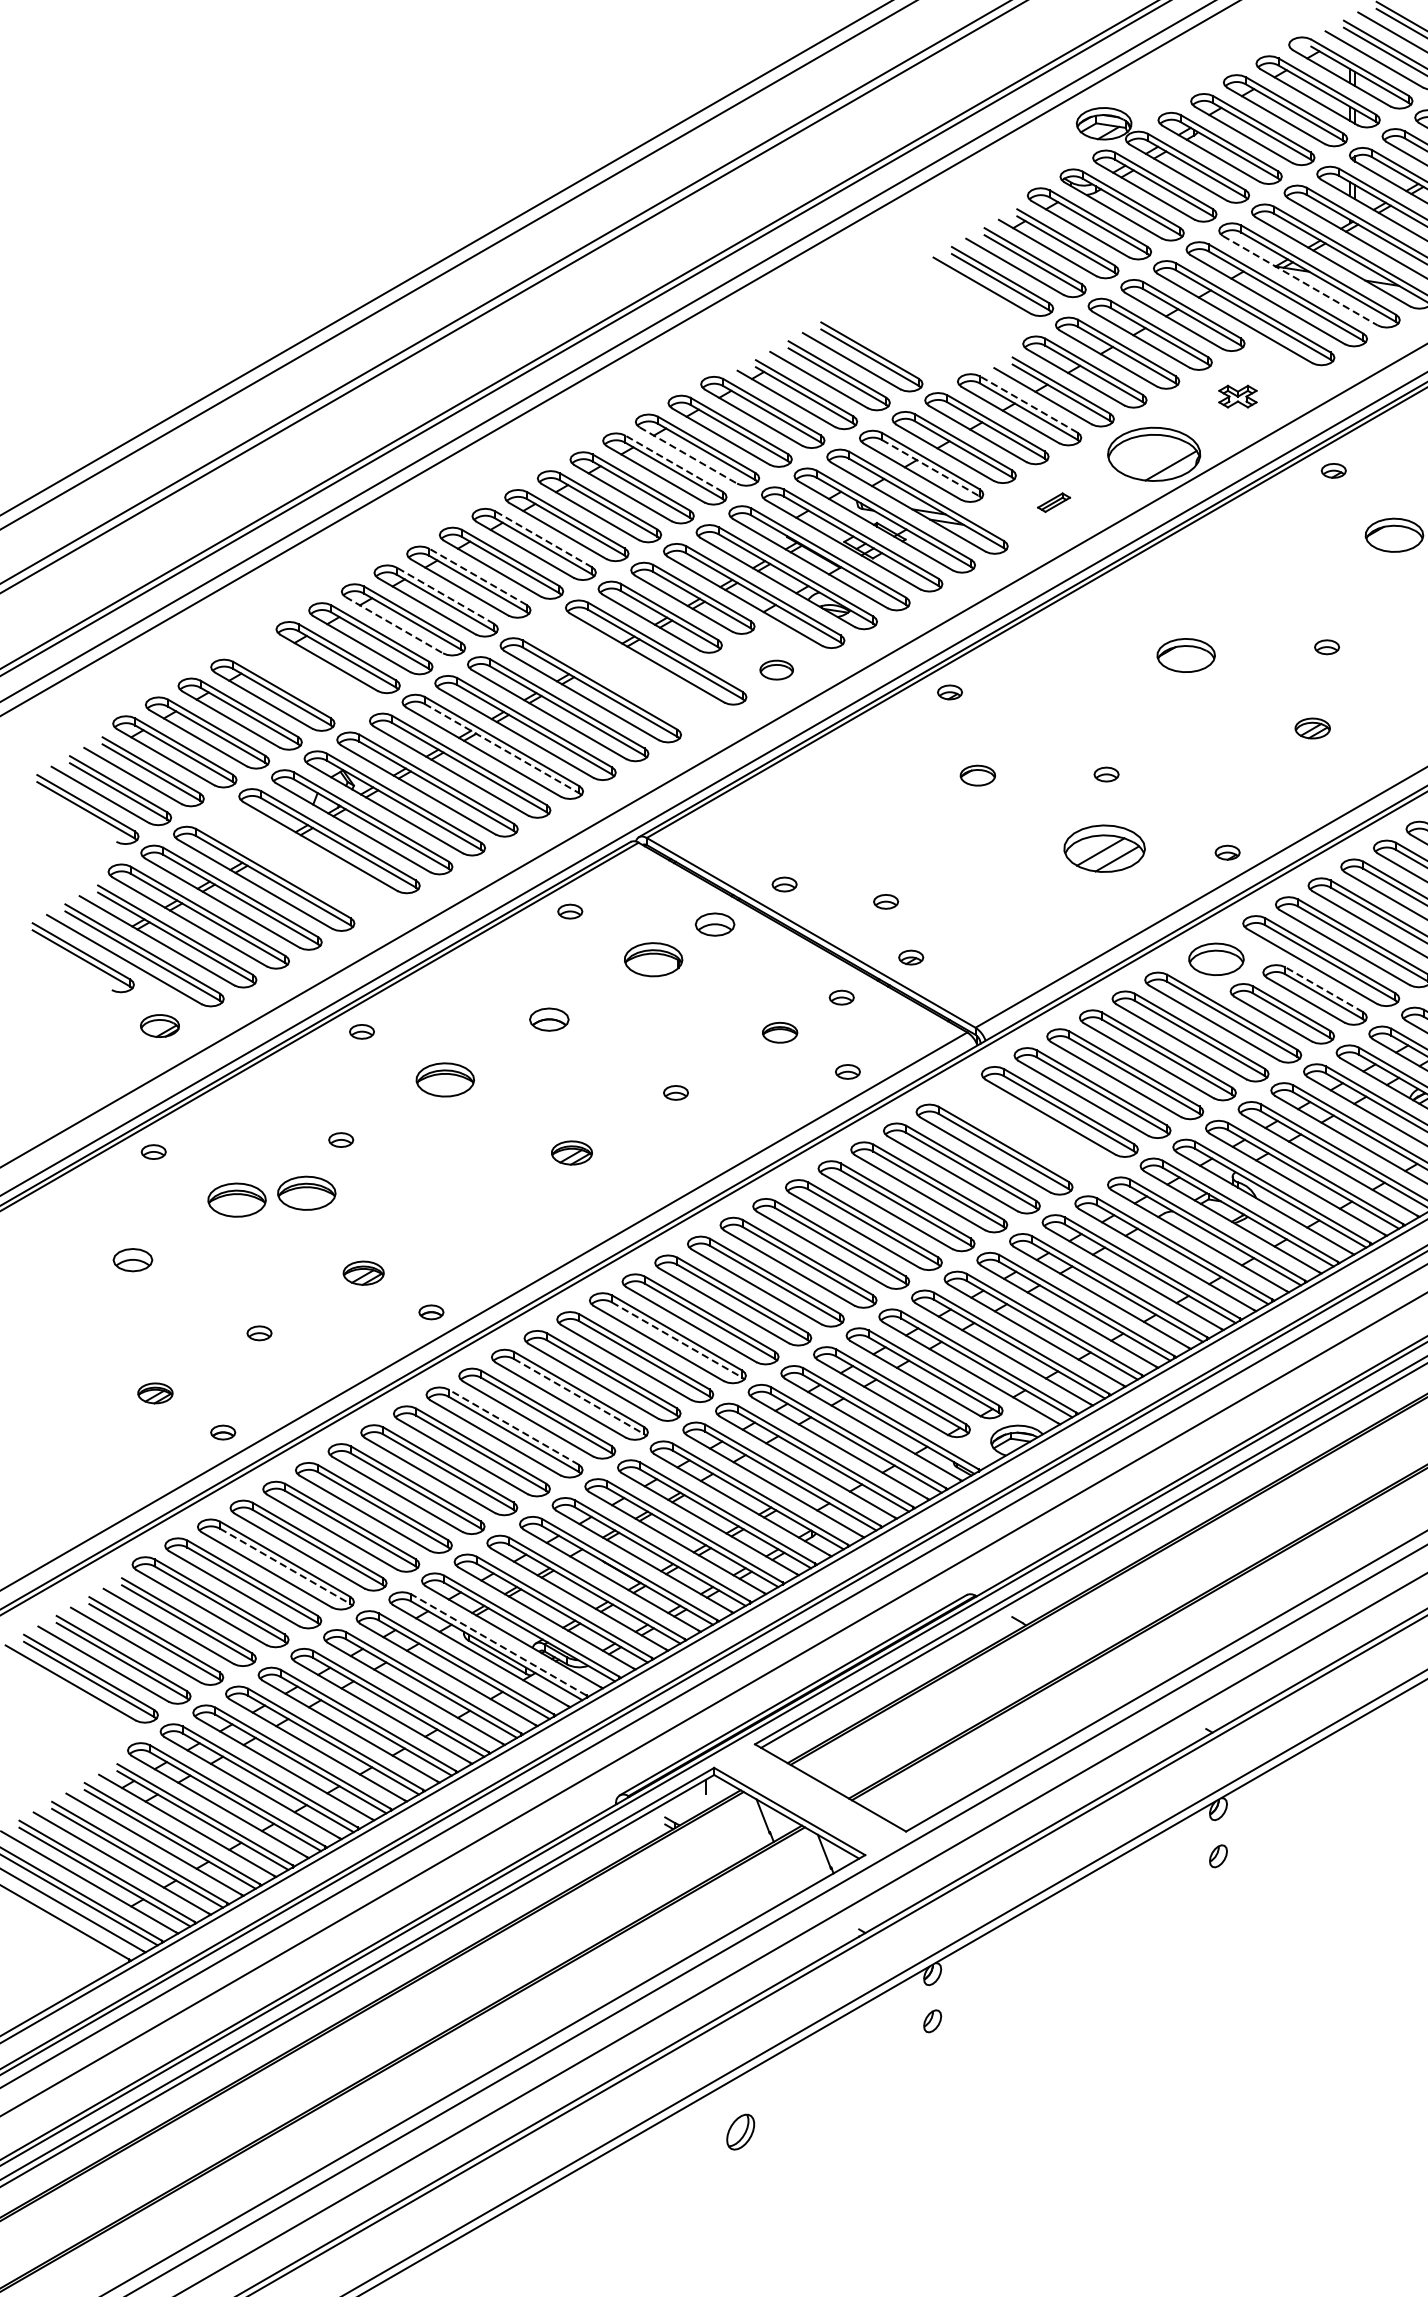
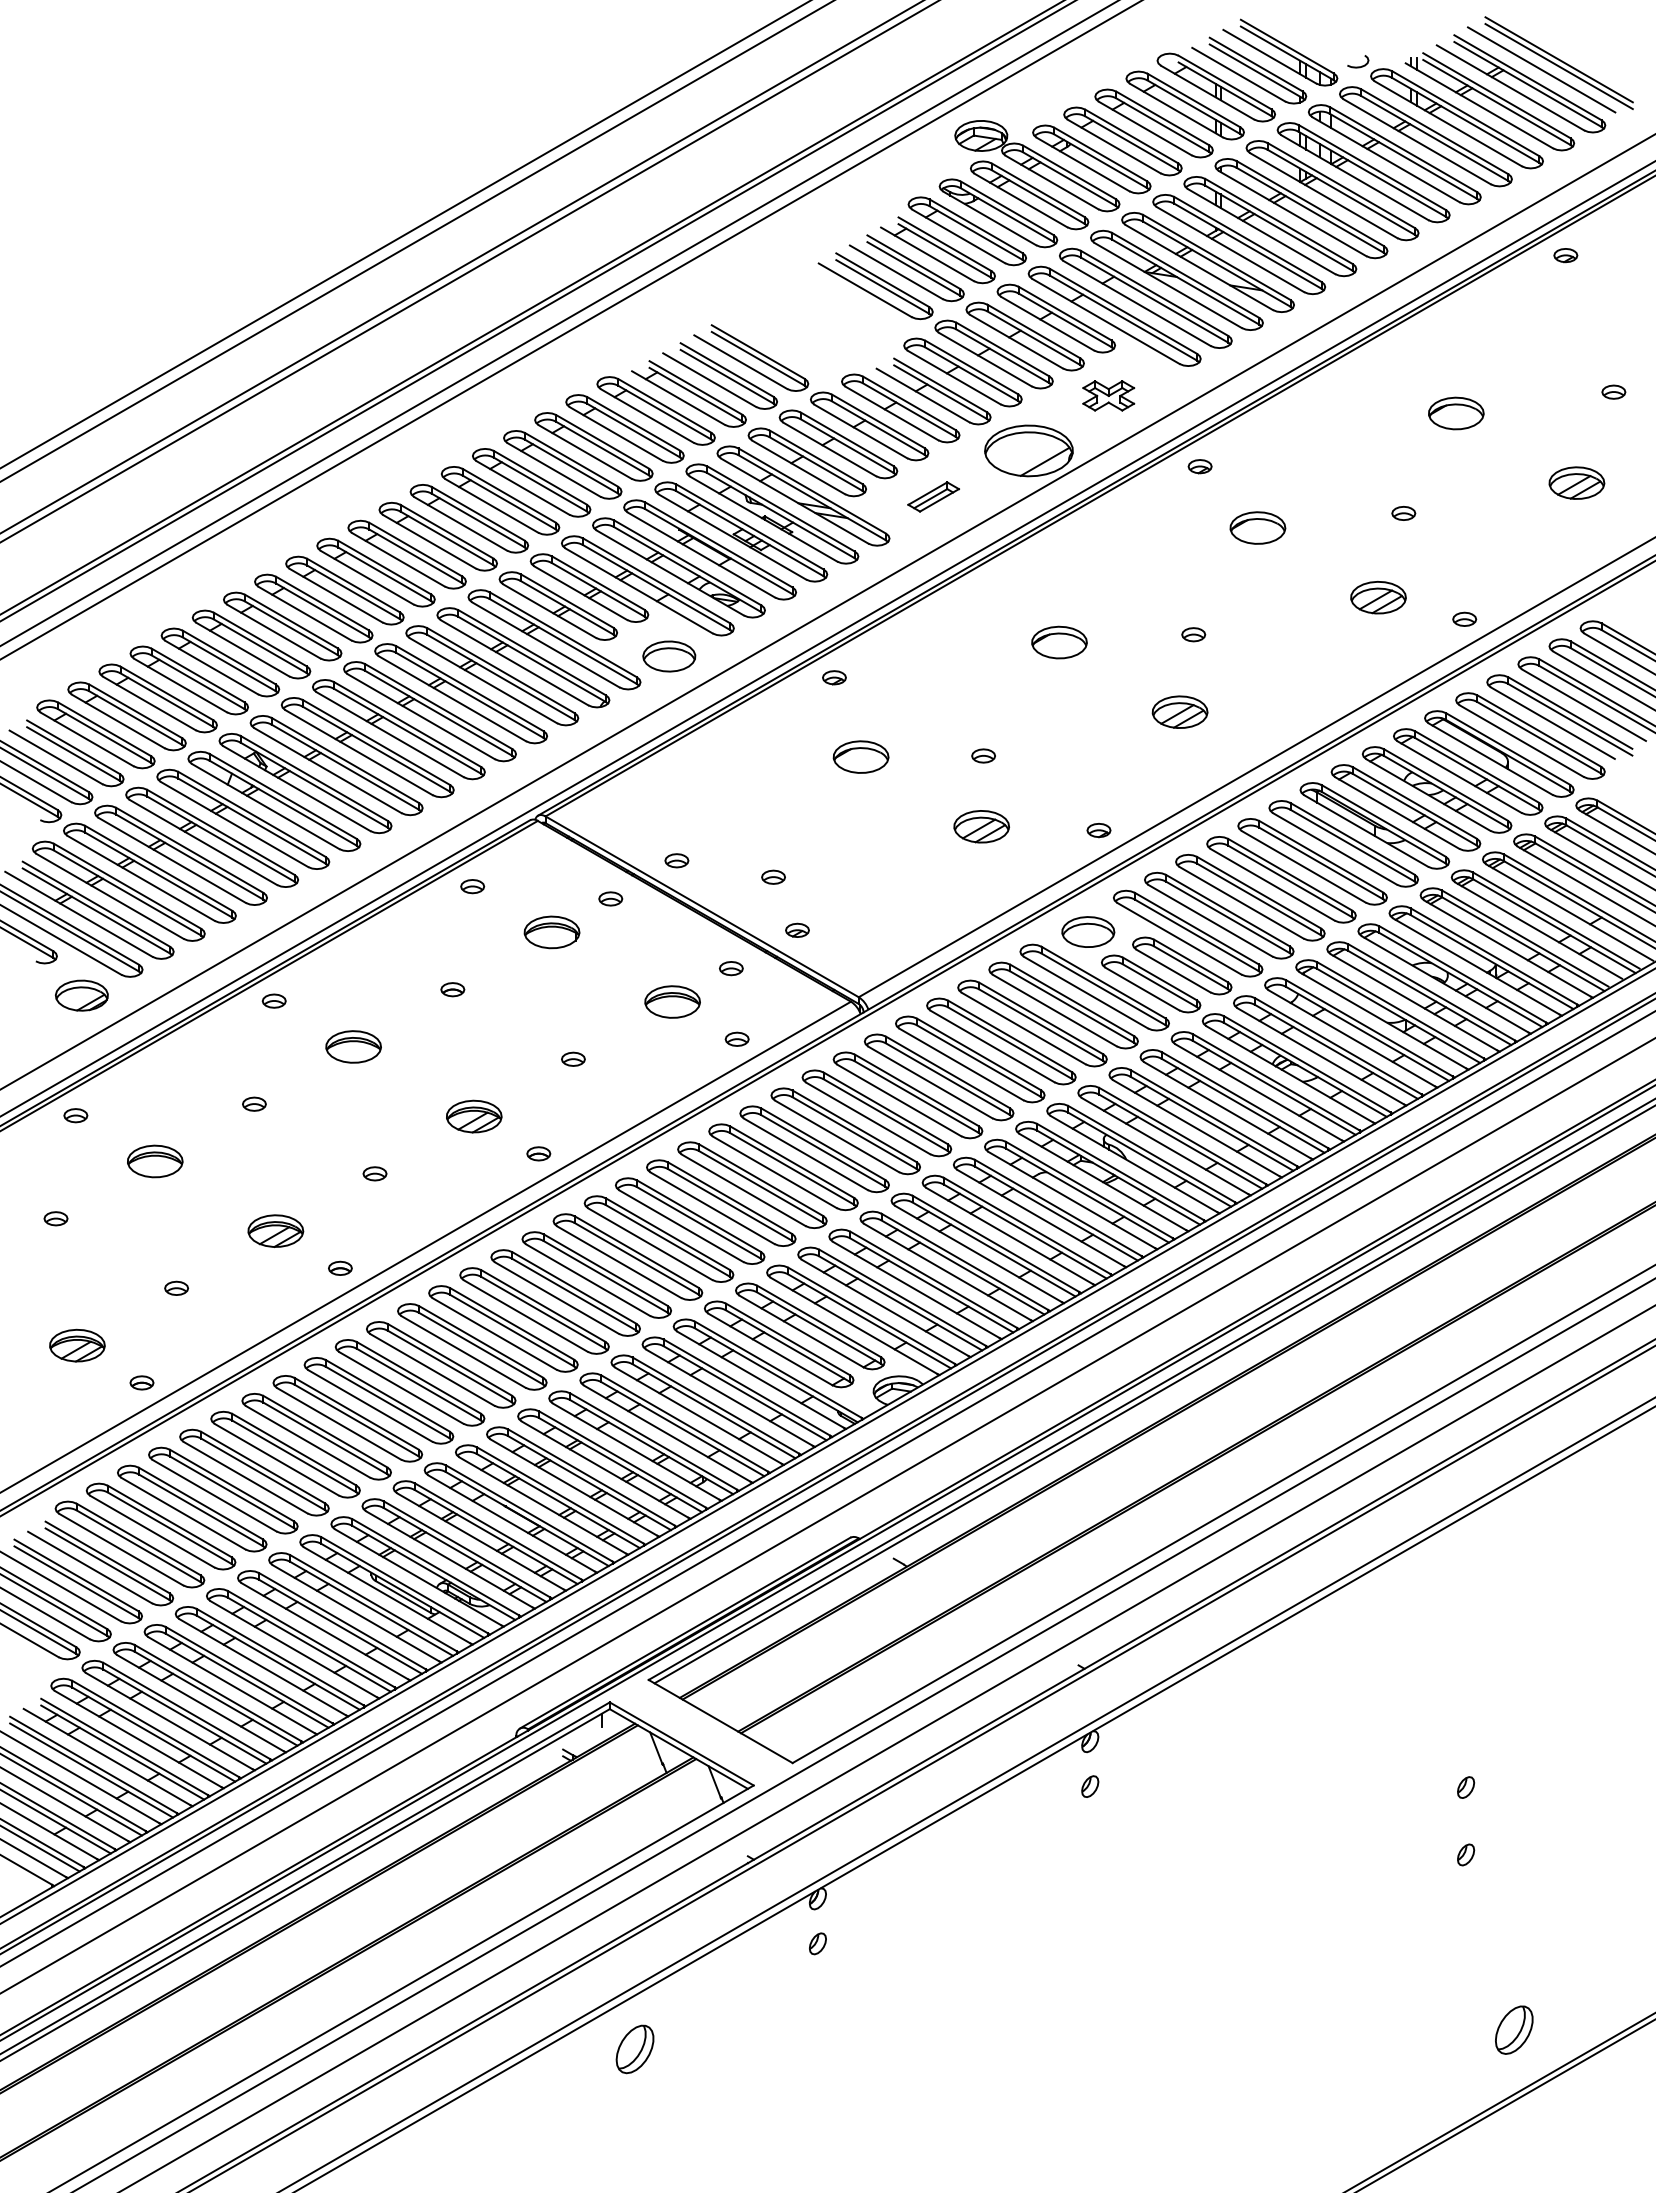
line: (1300, 280) -> (1168, 285), dashed -> solid
part: (1237, 396) -> (1108, 395), size x1.43
line: (1028, 404) -> (909, 403), dashed -> solid
line: (688, 454) -> (585, 451), dashed -> solid
line: (673, 463) -> (571, 459), dashed -> solid
line: (931, 468) -> (816, 464), dashed -> solid
part: (1053, 502) -> (933, 496), size x1.67
line: (543, 538) -> (447, 531), dashed -> solid
line: (477, 576) -> (384, 567), dashed -> solid
line: (445, 595) -> (353, 585), dashed -> solid
line: (394, 624) -> (305, 613), dashed -> solid
part: (776, 670) -> (669, 656), size x1.67
part: (623, 671) -> (523, 657), added
part: (305, 676) -> (220, 662), added
part: (1312, 727) -> (1179, 711), size x1.67
line: (502, 748) -> (408, 731), dashed -> solid
part: (977, 775) -> (860, 756), size x1.67
part: (1104, 848) -> (981, 826), size x0.71
part: (296, 859) -> (211, 836), added
part: (714, 924) -> (610, 898), size x0.62
line: (1324, 989) -> (1191, 960), dashed -> solid
part: (549, 1019) -> (452, 989), size x0.62
part: (159, 1025) -> (81, 995), size x1.43
part: (780, 1032) -> (672, 1001), size x1.67
part: (1026, 1130) -> (907, 1095), added
part: (572, 1152) -> (474, 1116), size x1.43
part: (639, 1191) -> (538, 1153), added
part: (306, 1192) -> (221, 1154), removed
part: (467, 1212) -> (374, 1173), added
part: (132, 1259) -> (55, 1218), size x0.62
part: (363, 1272) -> (275, 1230), size x1.43
line: (677, 1339) -> (574, 1294), dashed -> solid
part: (155, 1393) -> (77, 1345), size x1.67
line: (579, 1396) -> (481, 1348), dashed -> solid
line: (513, 1426) -> (418, 1377), dashed -> solid
line: (284, 1566) -> (200, 1510), dashed -> solid
line: (498, 1645) -> (404, 1585), dashed -> solid
part: (740, 2132) -> (634, 2049), size x1.43

